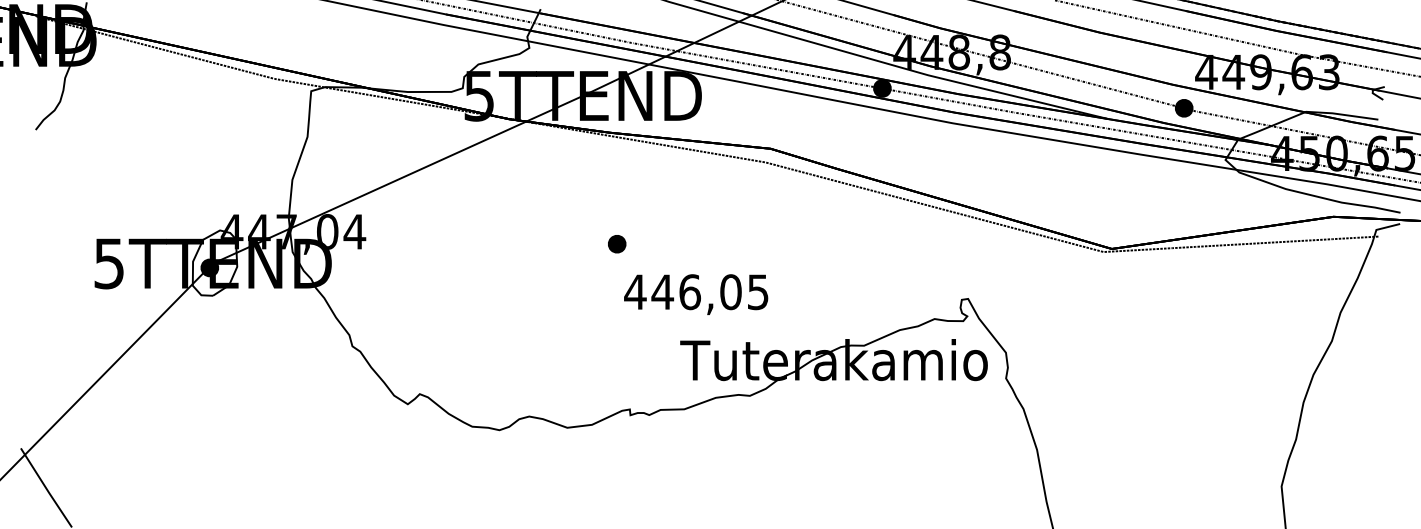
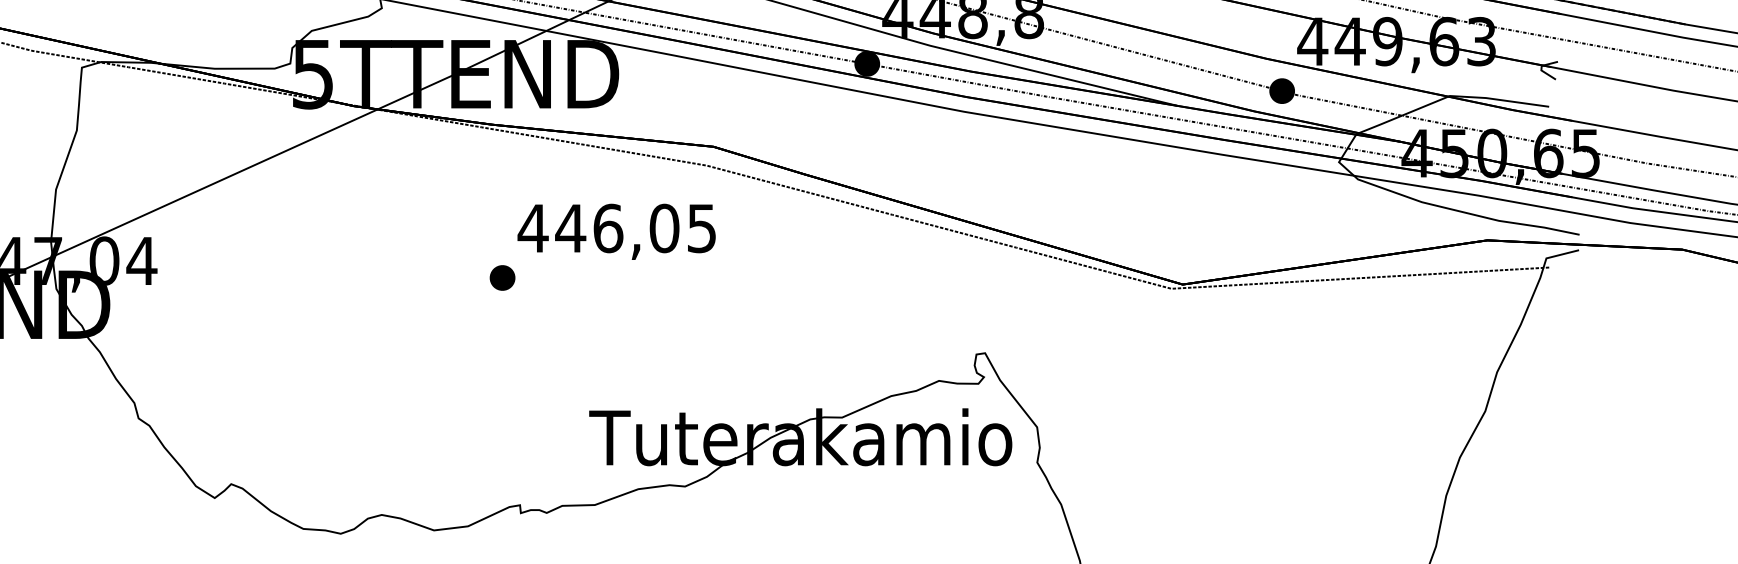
text: (696, 294) -> (617, 231), moved

